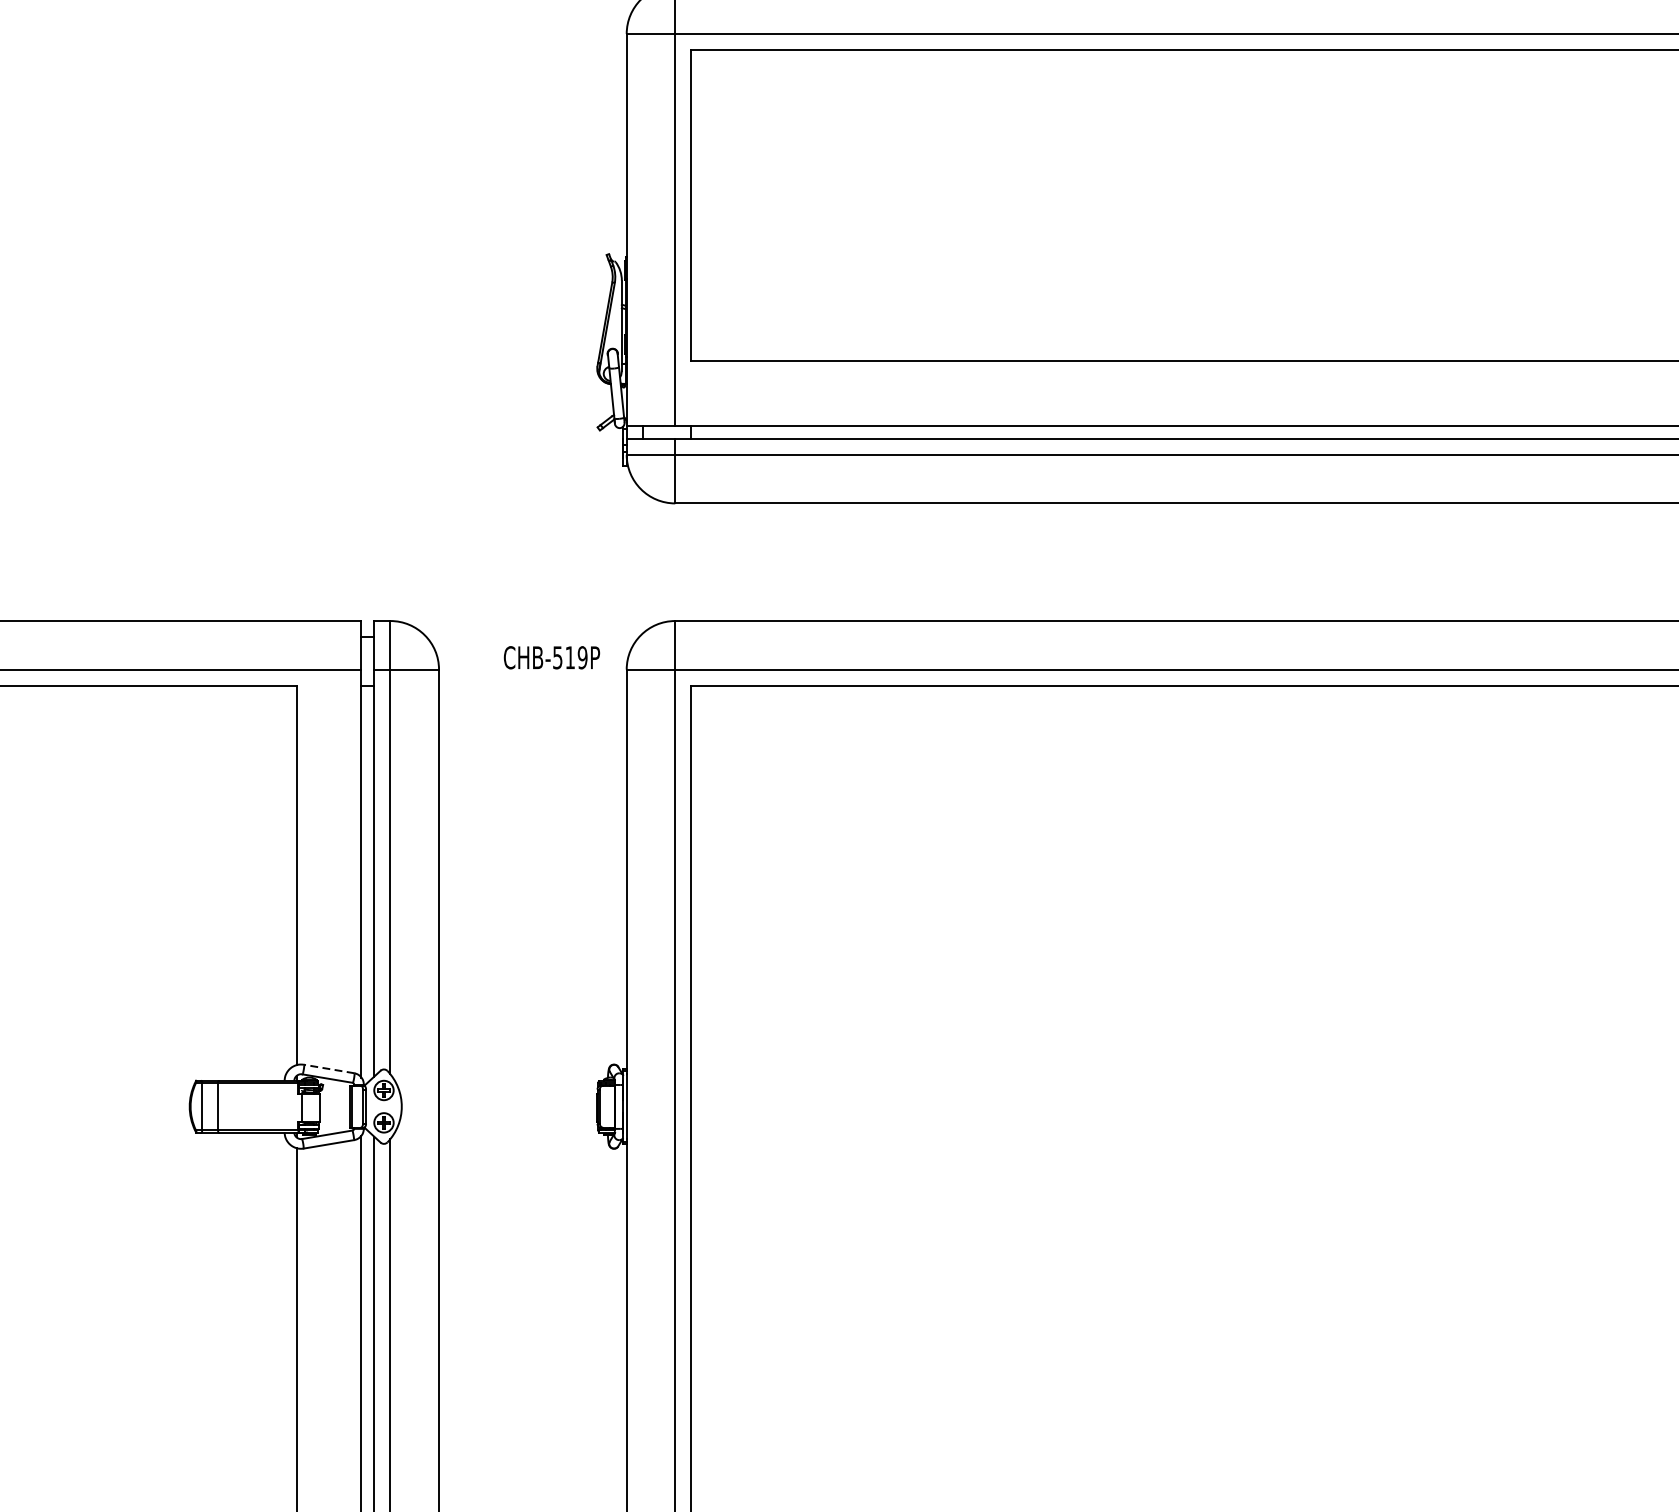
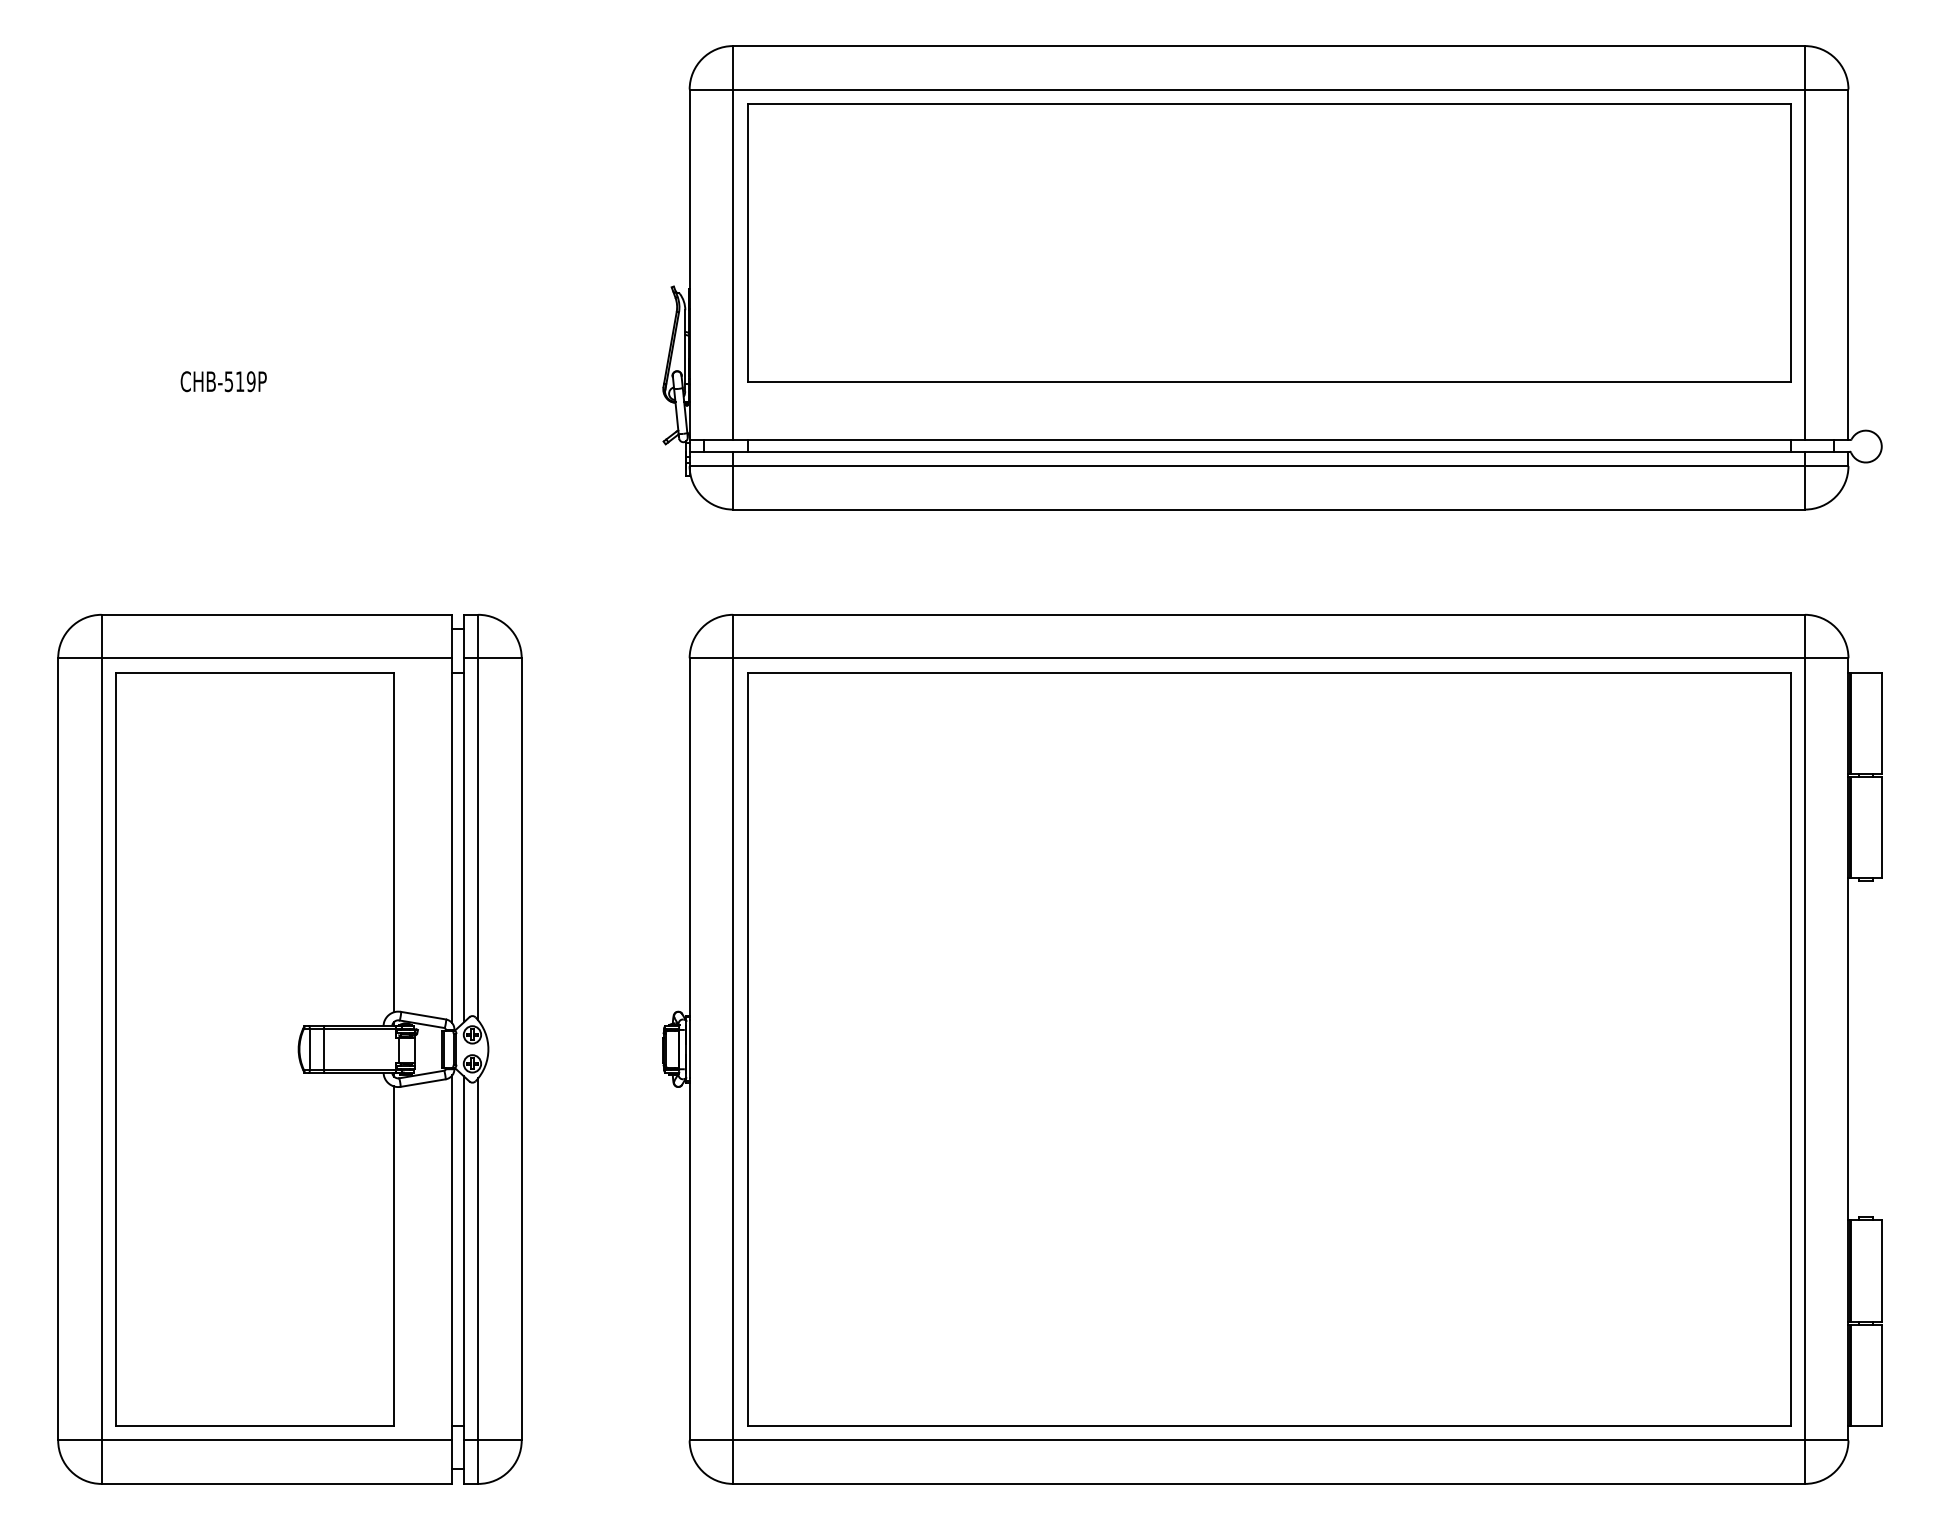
text: (551, 657) -> (223, 381), moved
line: (329, 1068) -> (423, 1015), dashed -> solid

